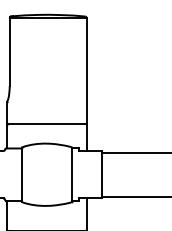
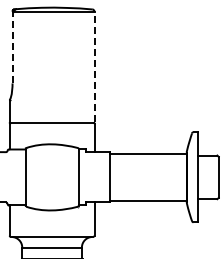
line: (9, 52) -> (12, 47), solid -> dashed
line: (86, 70) -> (94, 66), solid -> dashed

